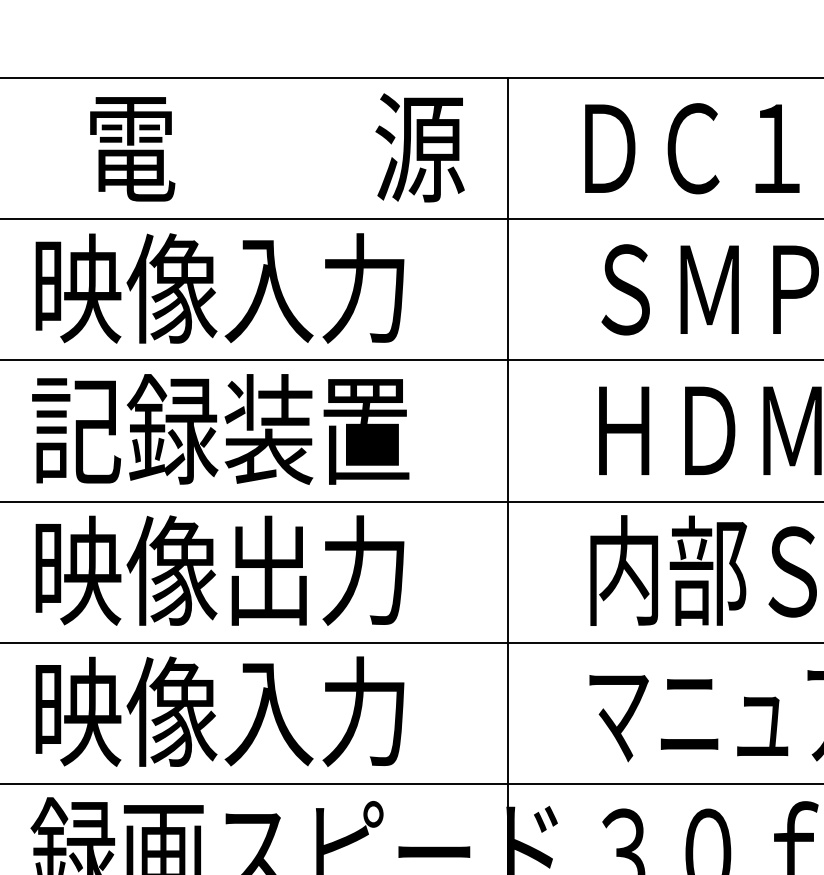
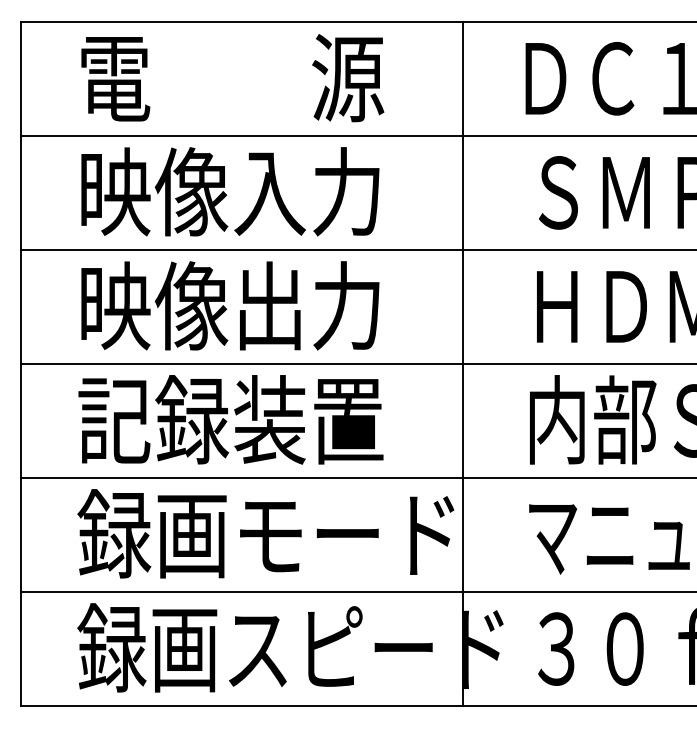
text: (277, 148) -> (232, 78), moved
text: (220, 429) -> (230, 305), 記録装置 -> 映像出力
text: (220, 570) -> (230, 419), 映像出力 -> 記録装置
text: (263, 711) -> (265, 533), 映像入力 -> 録画モード

